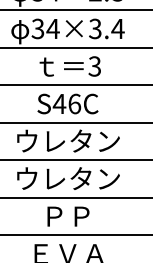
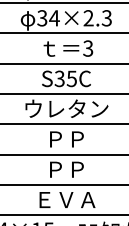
text: (106, 29) -> (97, 18), 34×3.4 -> 34×2.3
text: (66, 103) -> (65, 78), S46C -> S35C
text: (67, 177) -> (66, 138), ウレタン -> ＰＰ

